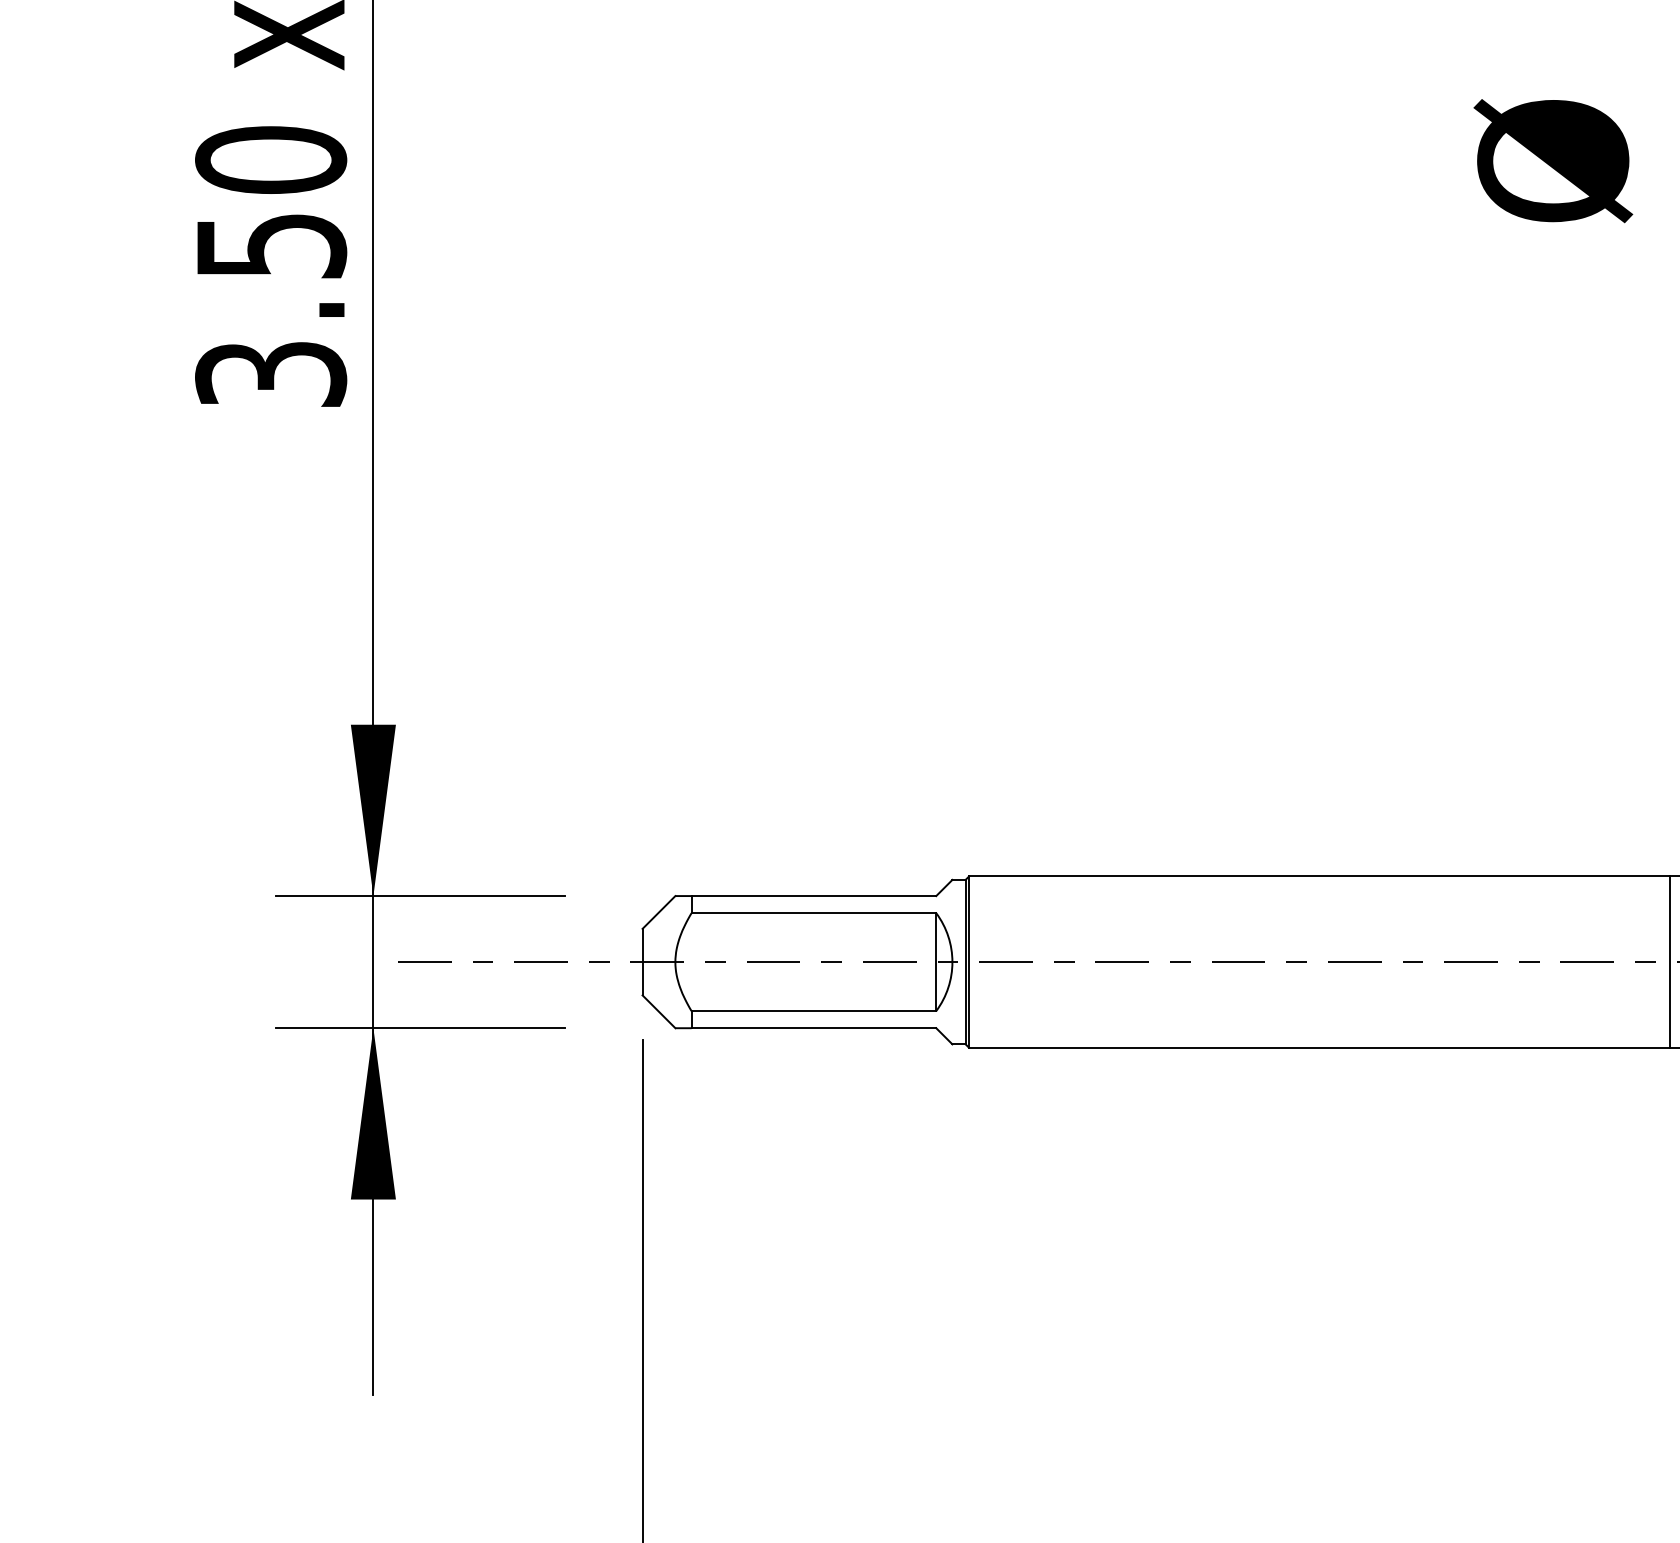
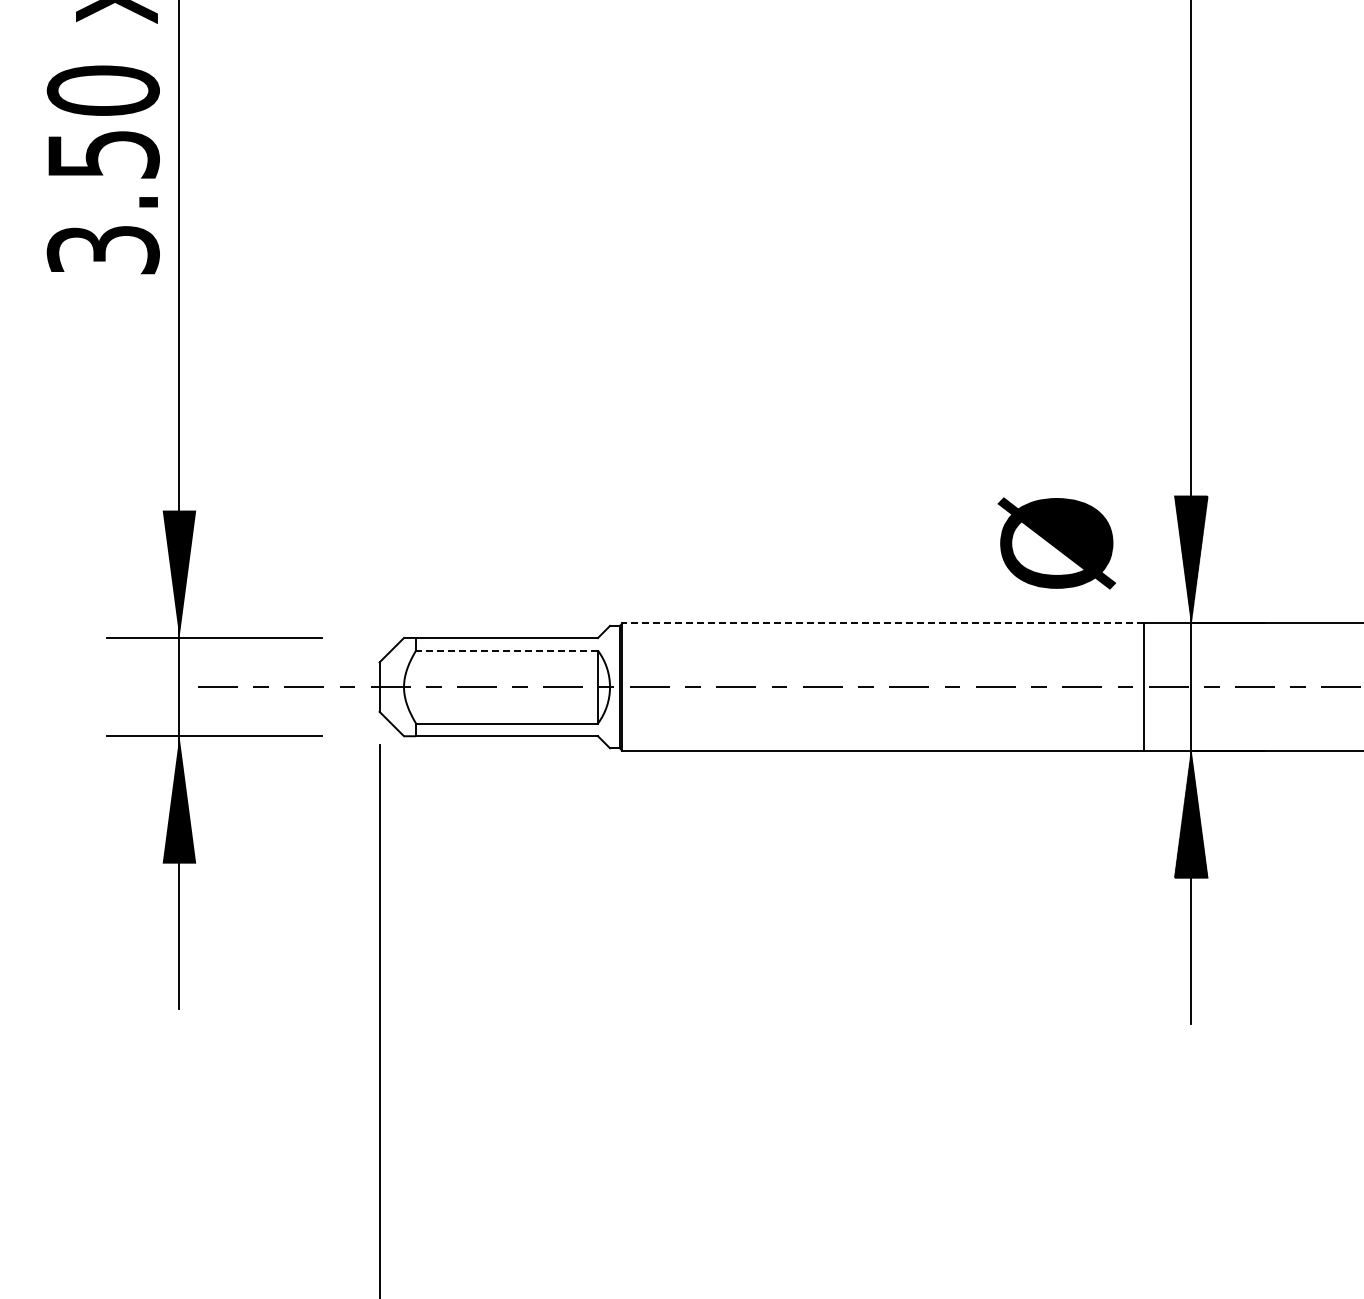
text: (1552, 161) -> (1056, 543), moved
line: (1320, 876) -> (883, 623), solid -> dashed
line: (814, 912) -> (507, 650), solid -> dashed

